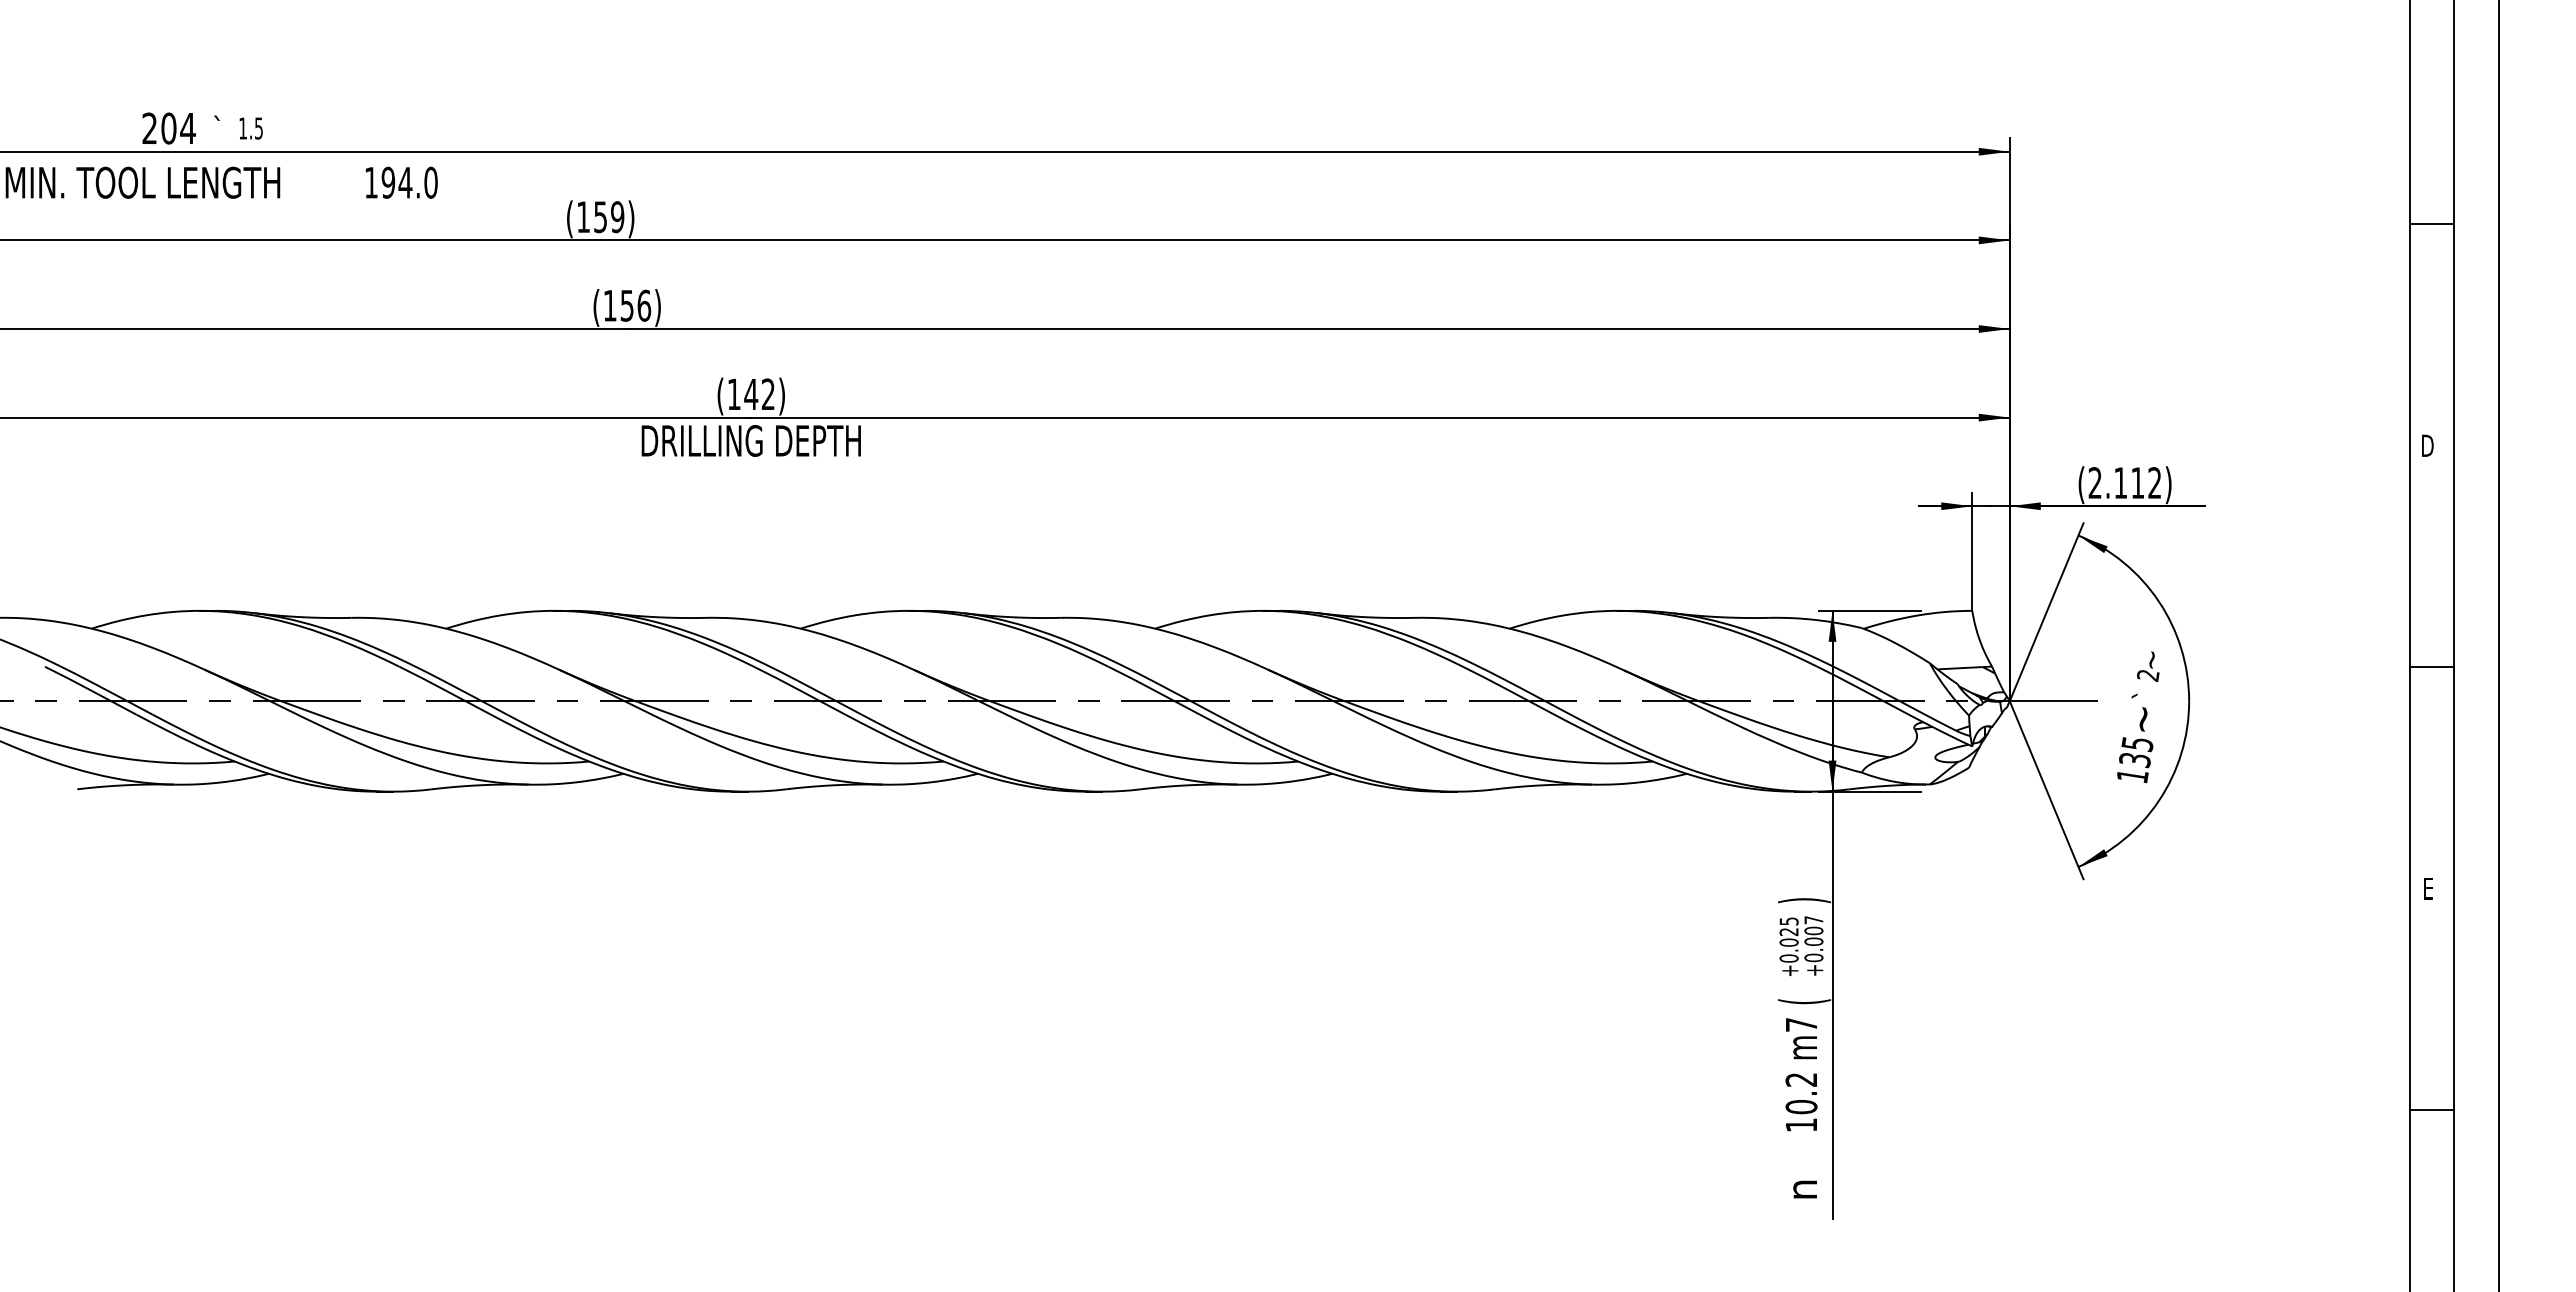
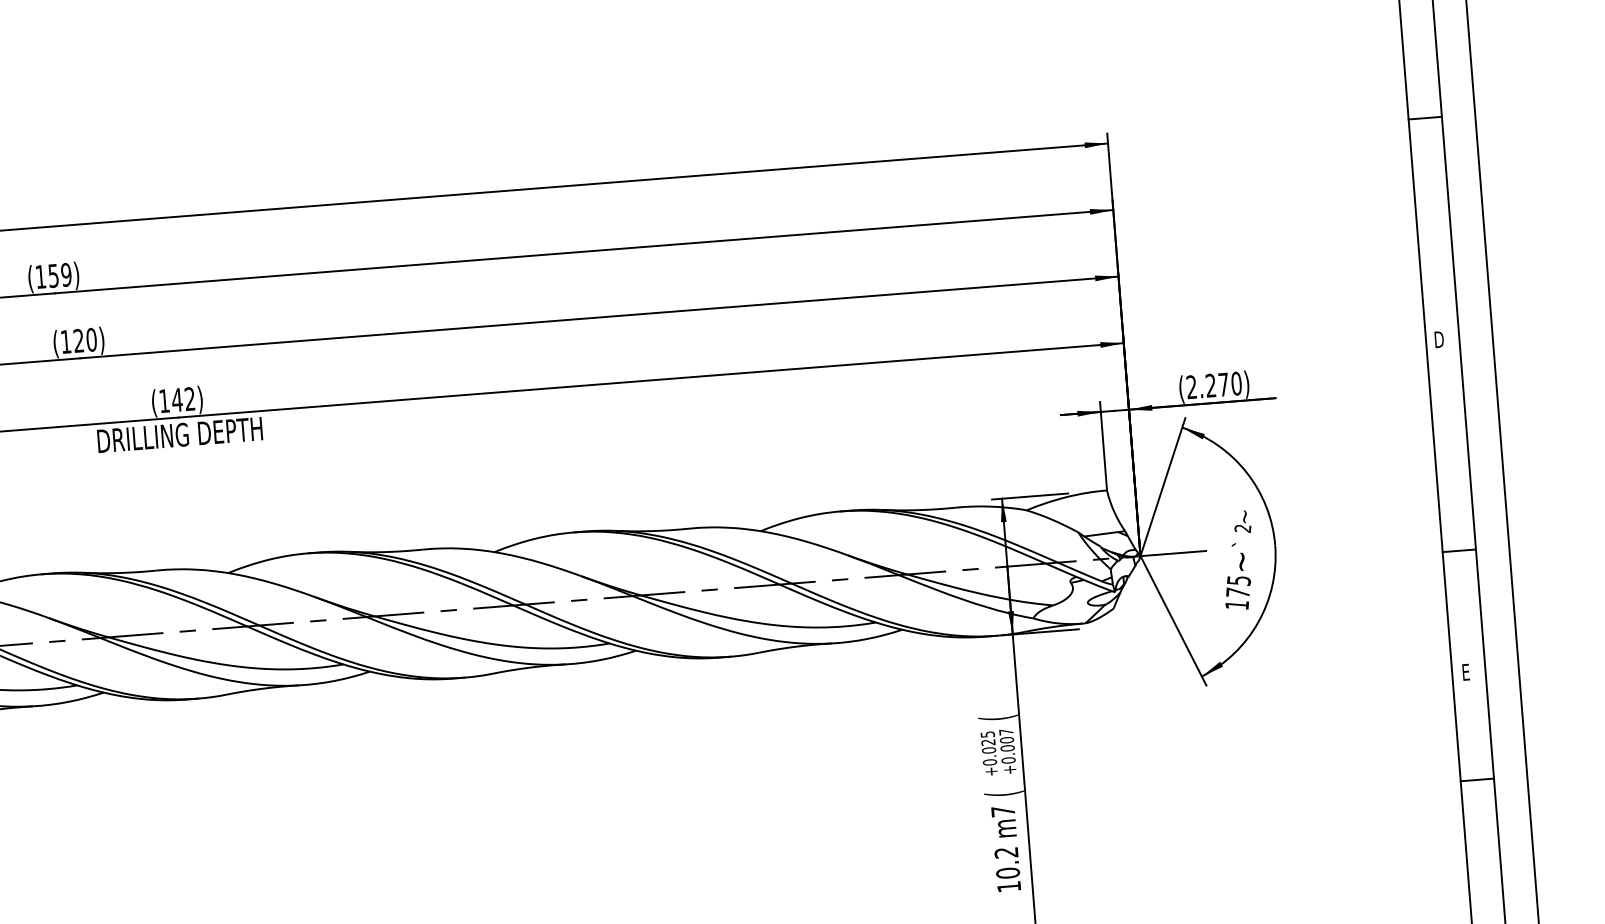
line: (2432, 224) -> (1425, 118), moved
text: (635, 305) -> (85, 340), (156) -> (120)
text: (2137, 483) -> (1223, 385), (2.112) -> (2.270)
line: (2432, 667) -> (1459, 550), moved
text: (2134, 759) -> (1237, 592), 135 -> 175
text: (1804, 900) -> (998, 717), ) -> (
line: (2432, 1110) -> (1477, 779), moved

